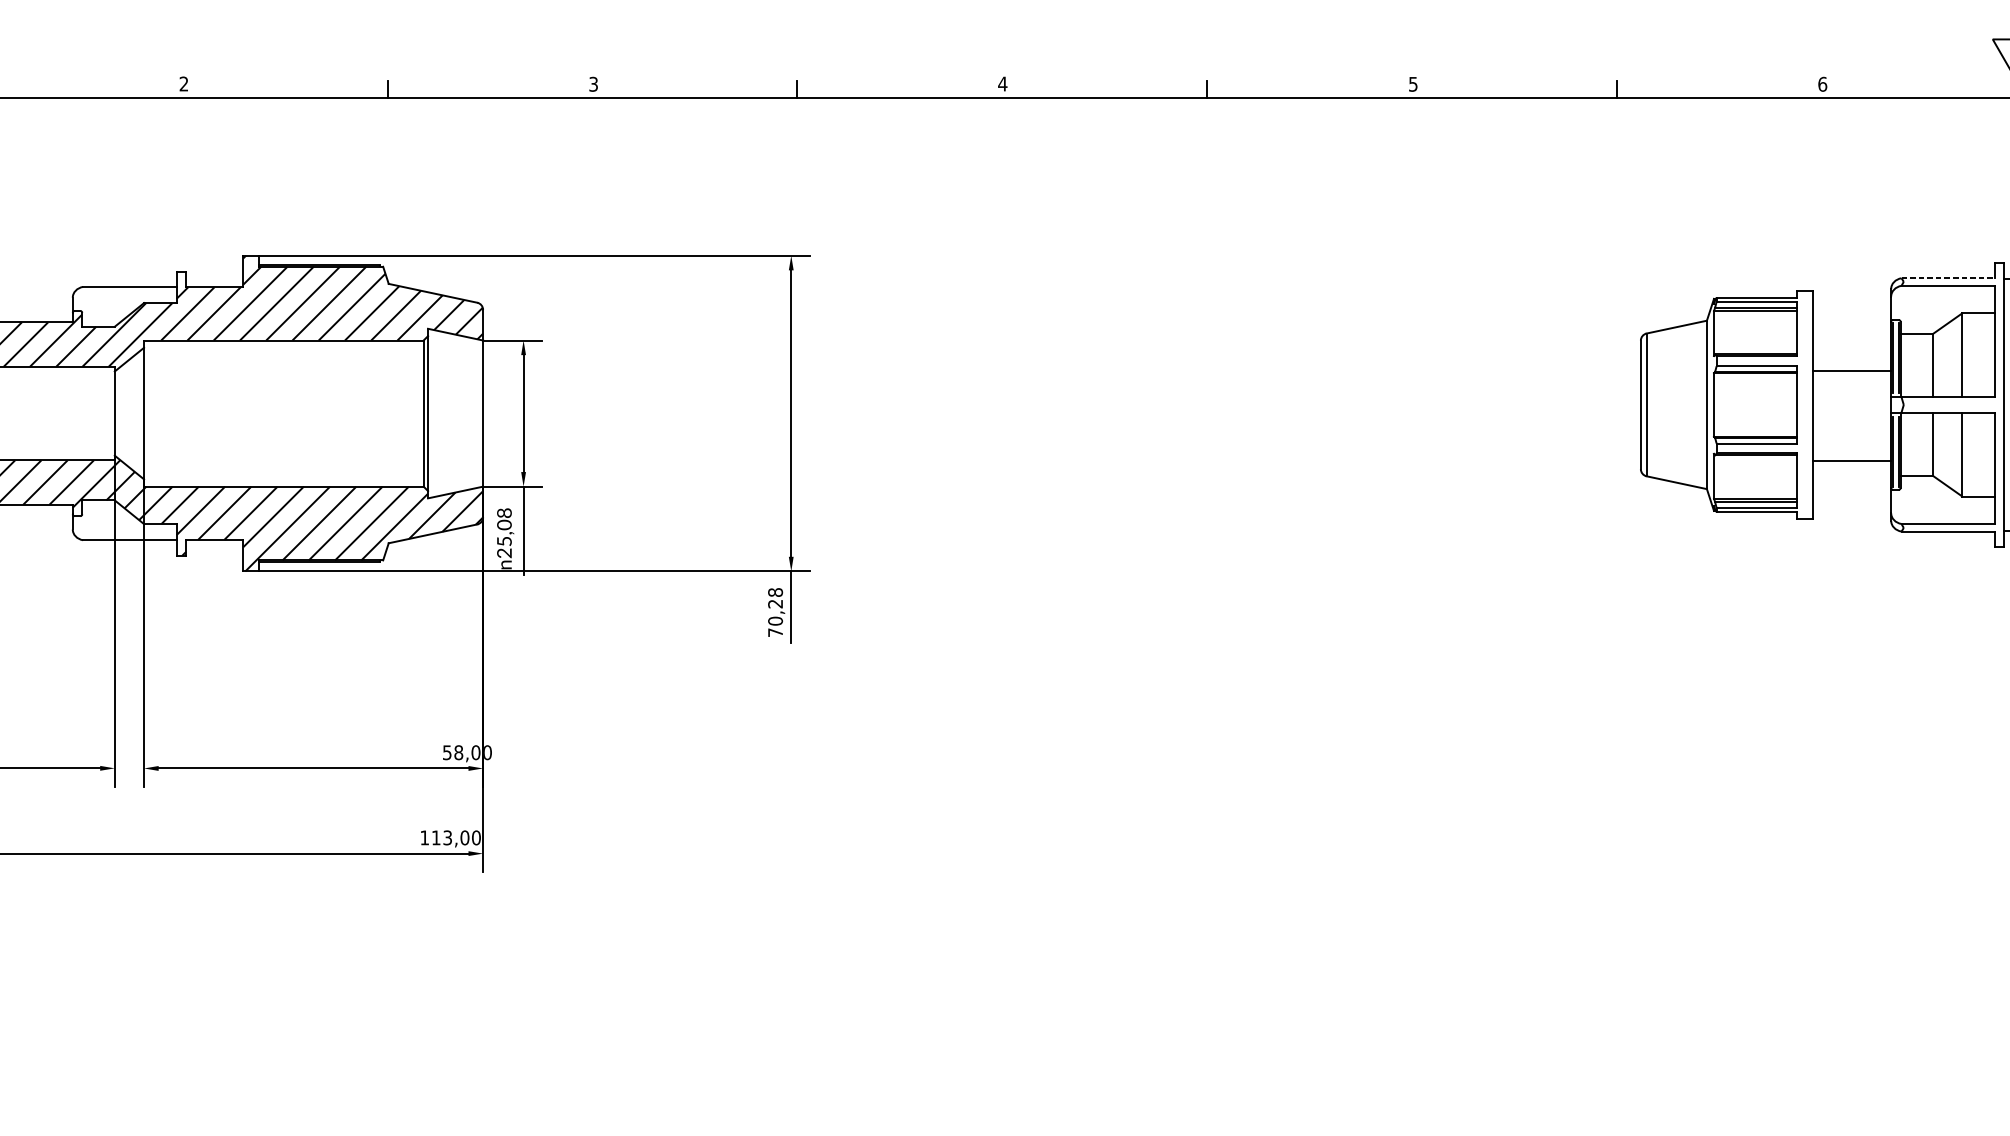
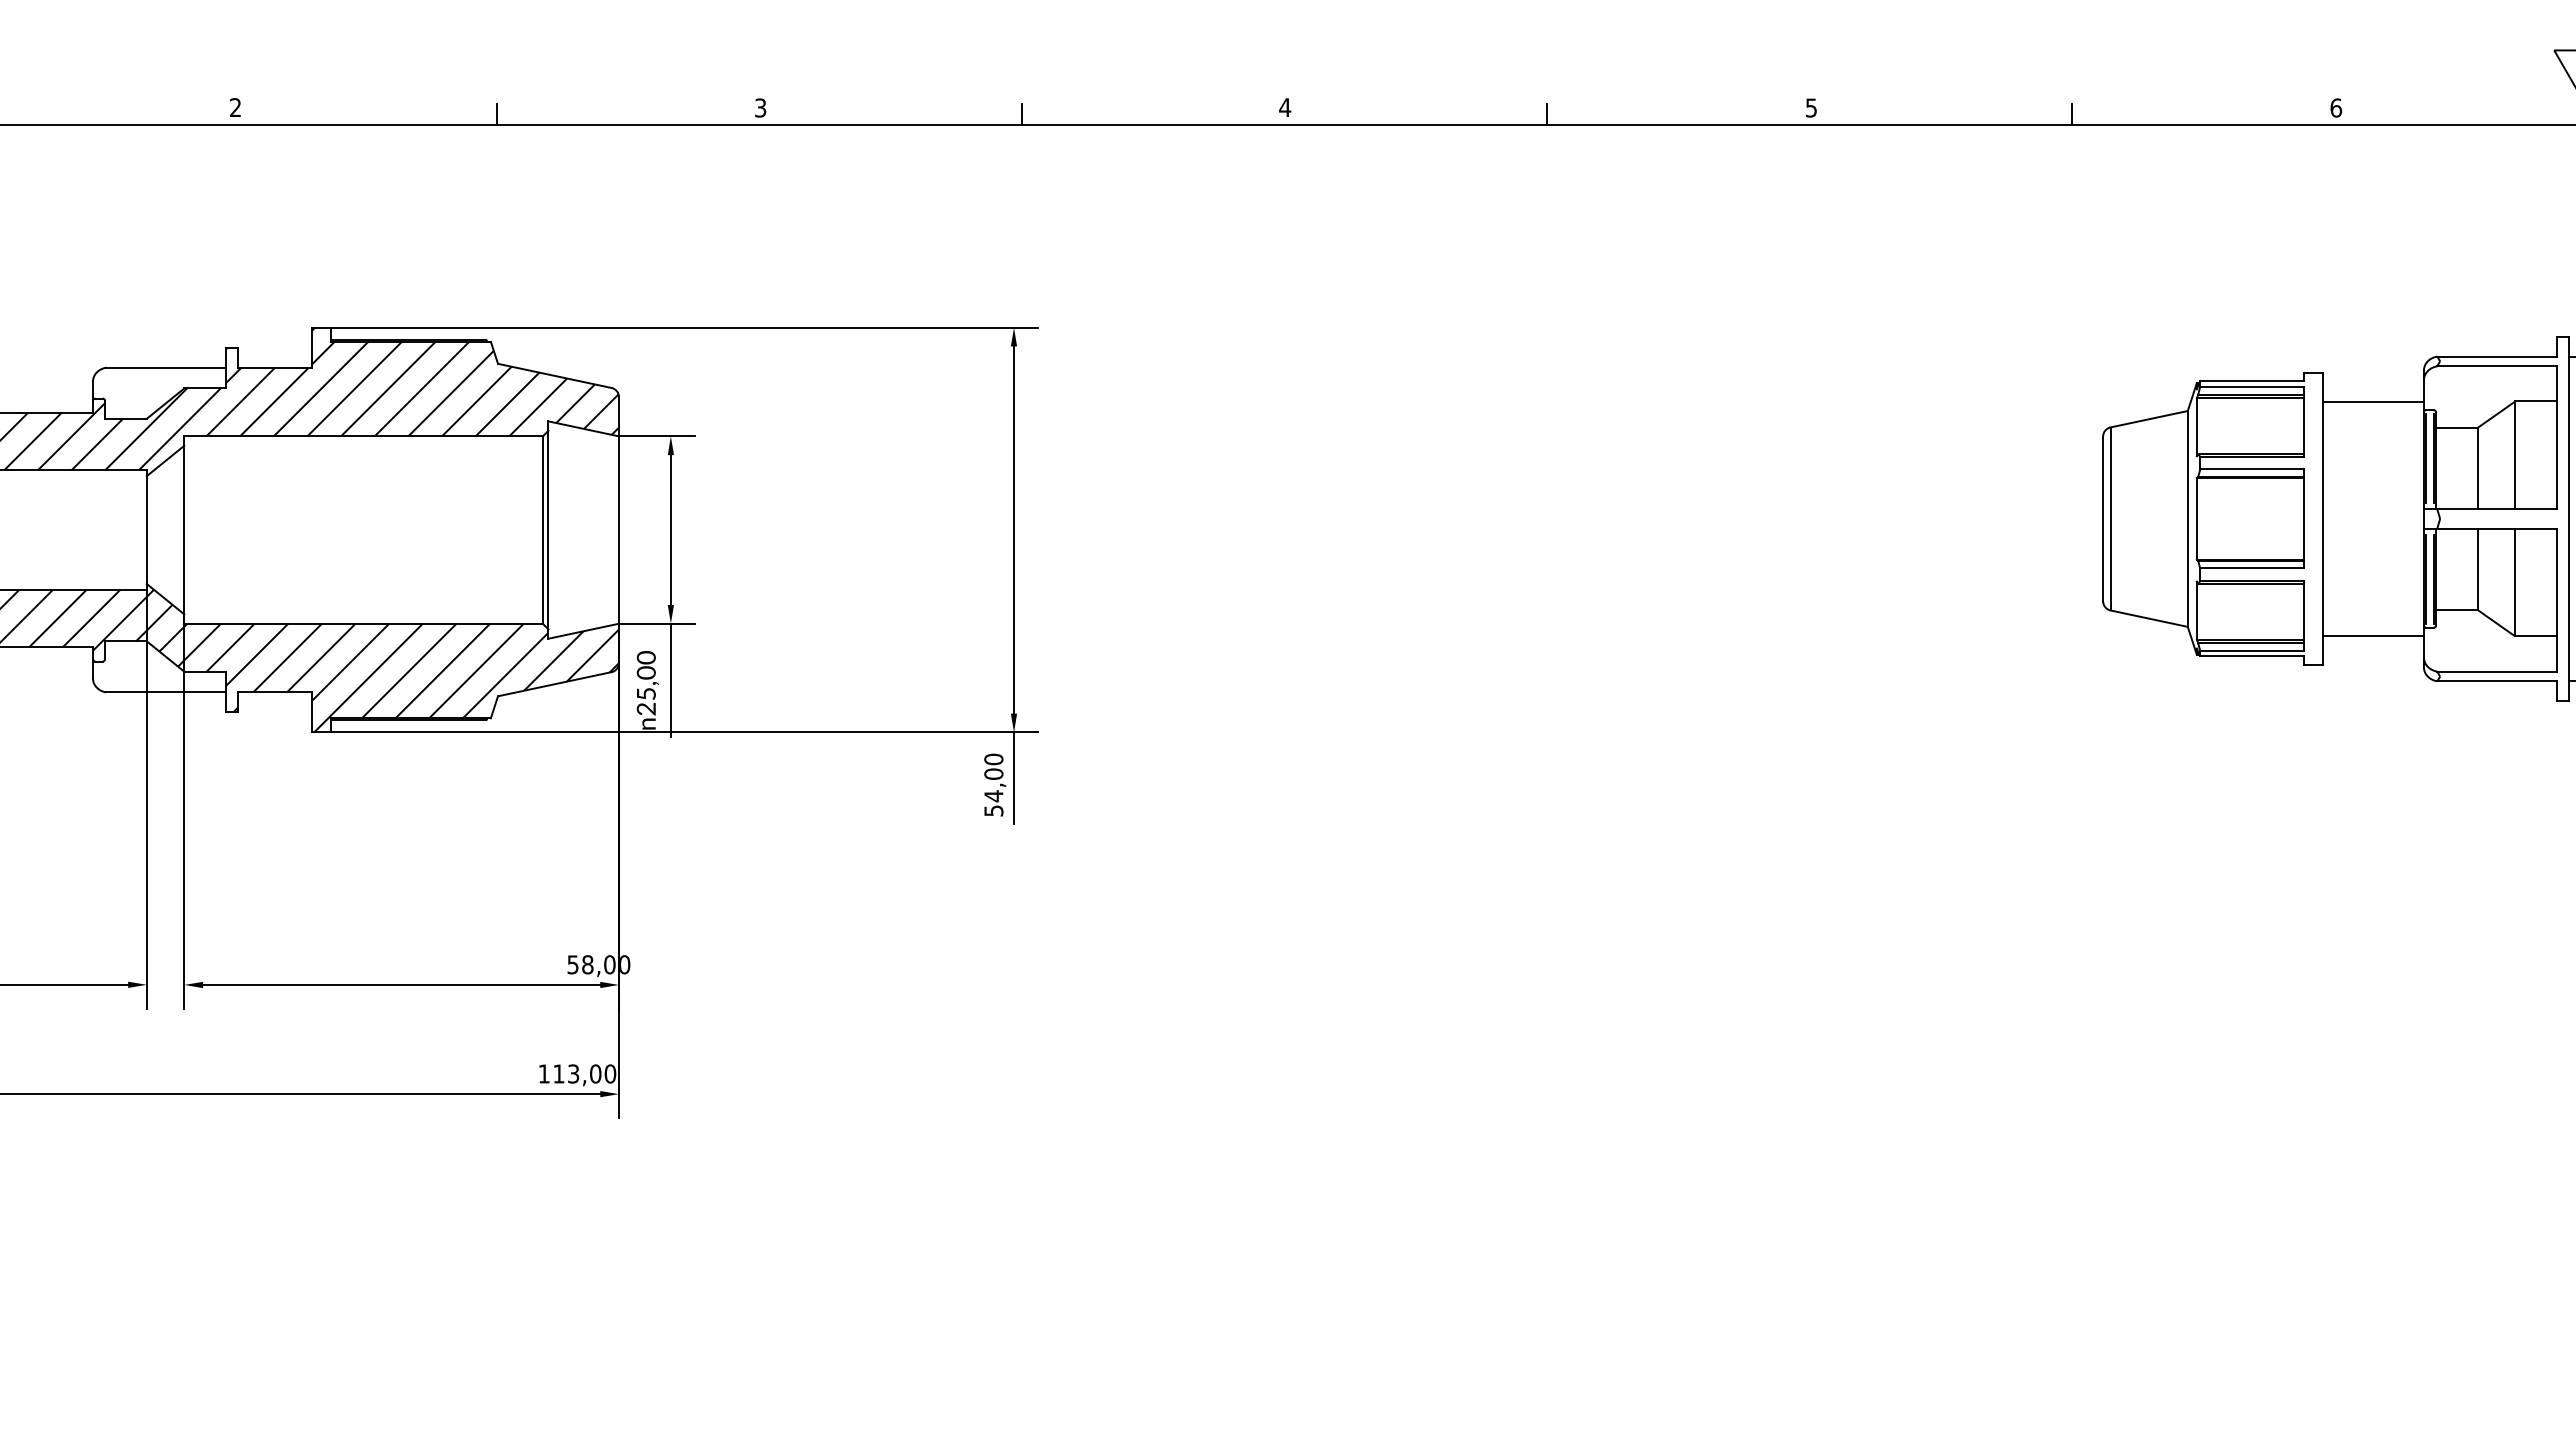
line: (1948, 278) -> (2497, 356), dashed -> solid
line: (1851, 371) -> (2373, 402), moved
line: (1851, 460) -> (2373, 635), moved
text: (504, 513) -> (646, 657), 25,08 -> 25,00
text: (775, 612) -> (993, 784), 70,28 -> 54,00

